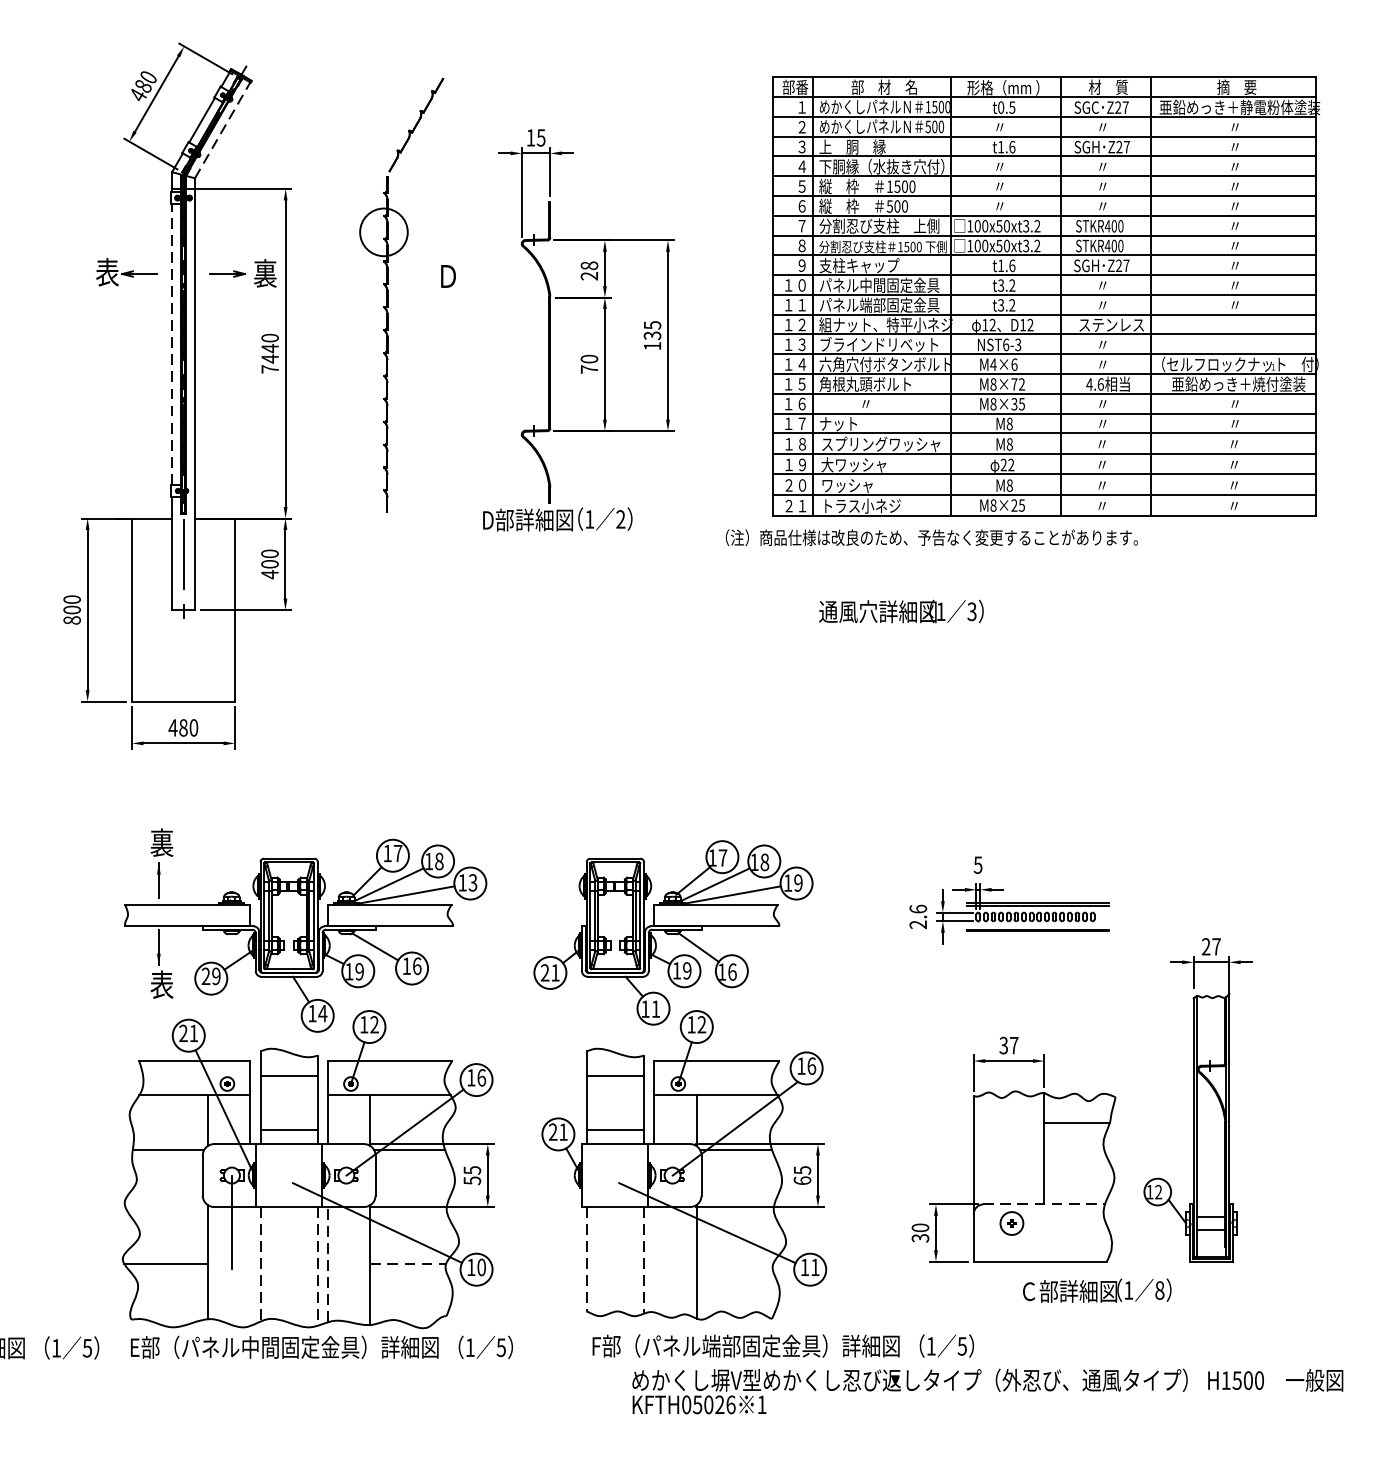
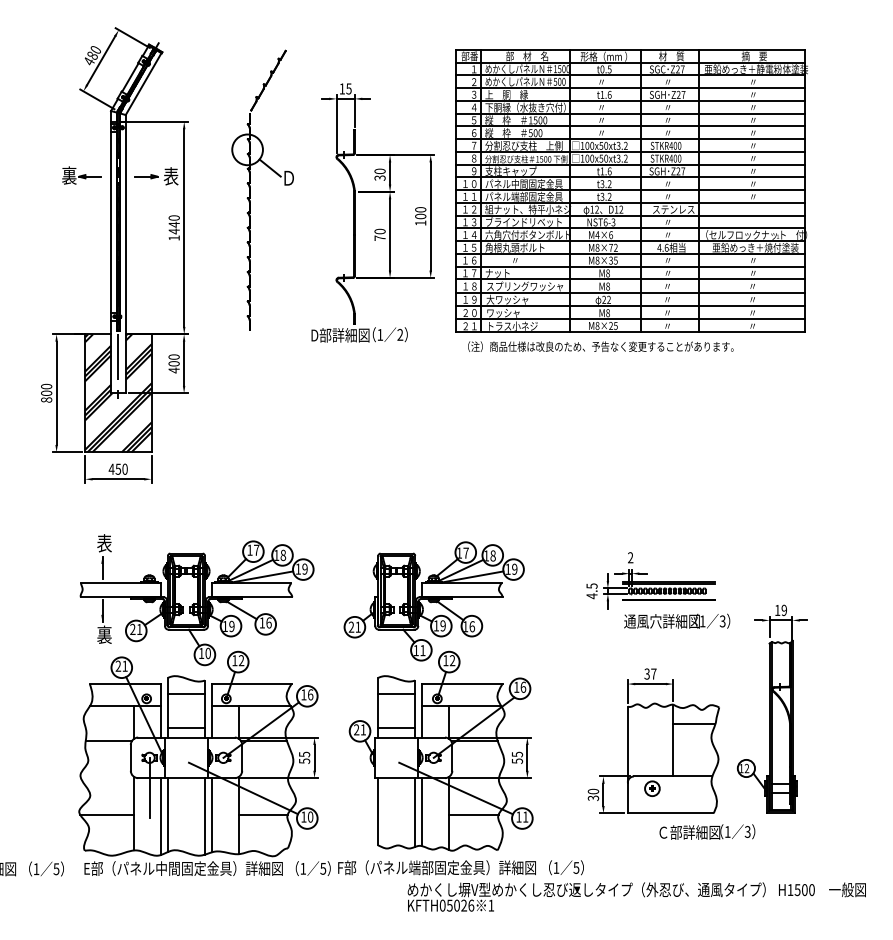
line: (222, 130) -> (143, 84), dashed -> solid
line: (417, 259) -> (269, 167), added
text: (590, 270) -> (380, 174), 28 -> 30
text: (107, 272) -> (69, 175), 表 -> 裏
text: (264, 273) -> (170, 176), 裏 -> 表
part: (1046, 295) -> (631, 190), moved
text: (652, 331) -> (420, 213), 135 -> 100
line: (172, 343) -> (111, 221), dashed -> solid
text: (268, 368) -> (173, 237), 7440 -> 1440
hatch: (183, 610) -> (118, 393), added
text: (901, 610) -> (677, 620), moved
text: (183, 726) -> (118, 468), 480 -> 450
text: (161, 843) -> (104, 543), 裏 -> 表
text: (977, 864) -> (630, 557), 5 -> 2
text: (472, 883) -> (304, 569), 13 -> 19
text: (917, 917) -> (591, 591), 2.6 -> 4.5
text: (1210, 946) -> (780, 610), 27 -> 19
text: (216, 976) -> (139, 629), 29 -> 21
text: (161, 985) -> (104, 635), 表 -> 裏
text: (323, 1013) -> (208, 653), 14 -> 10
text: (801, 1179) -> (516, 760), 65 -> 55
line: (1044, 1204) -> (673, 776), dashed -> solid
line: (587, 1258) -> (378, 811), dashed -> solid
line: (653, 1260) -> (421, 812), added
line: (644, 1261) -> (415, 813), dashed -> solid
line: (327, 1263) -> (211, 814), dashed -> solid
line: (261, 1264) -> (168, 815), dashed -> solid
line: (408, 1264) -> (263, 815), dashed -> solid
line: (734, 1264) -> (473, 815), added
line: (250, 1266) -> (161, 816), added
line: (317, 1266) -> (204, 816), dashed -> solid
text: (1159, 1289) -> (747, 831), 8 -> 3
text: (782, 1345) -> (460, 867), moved

